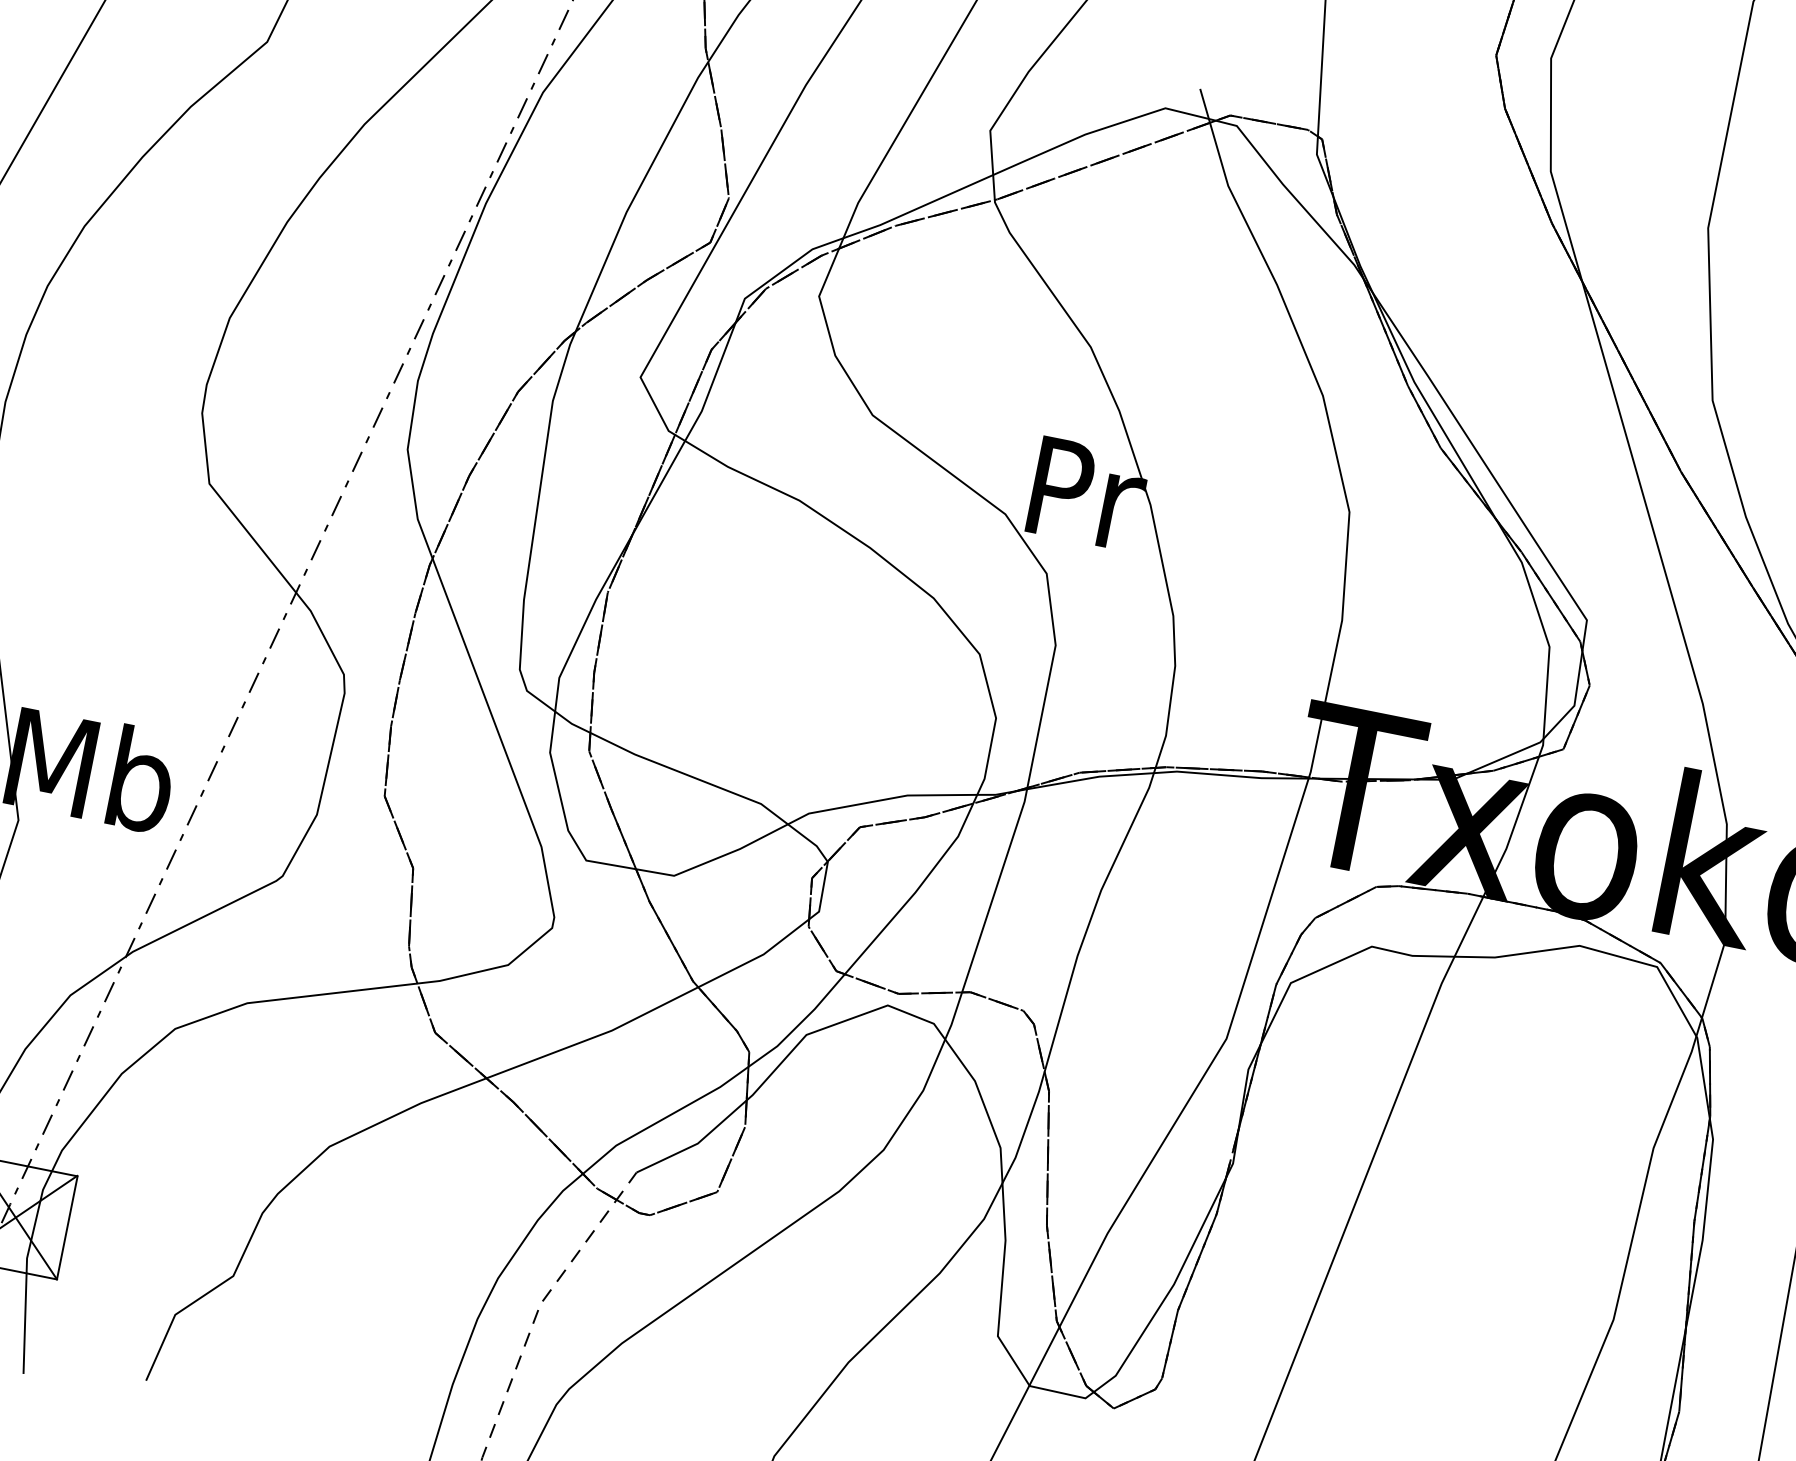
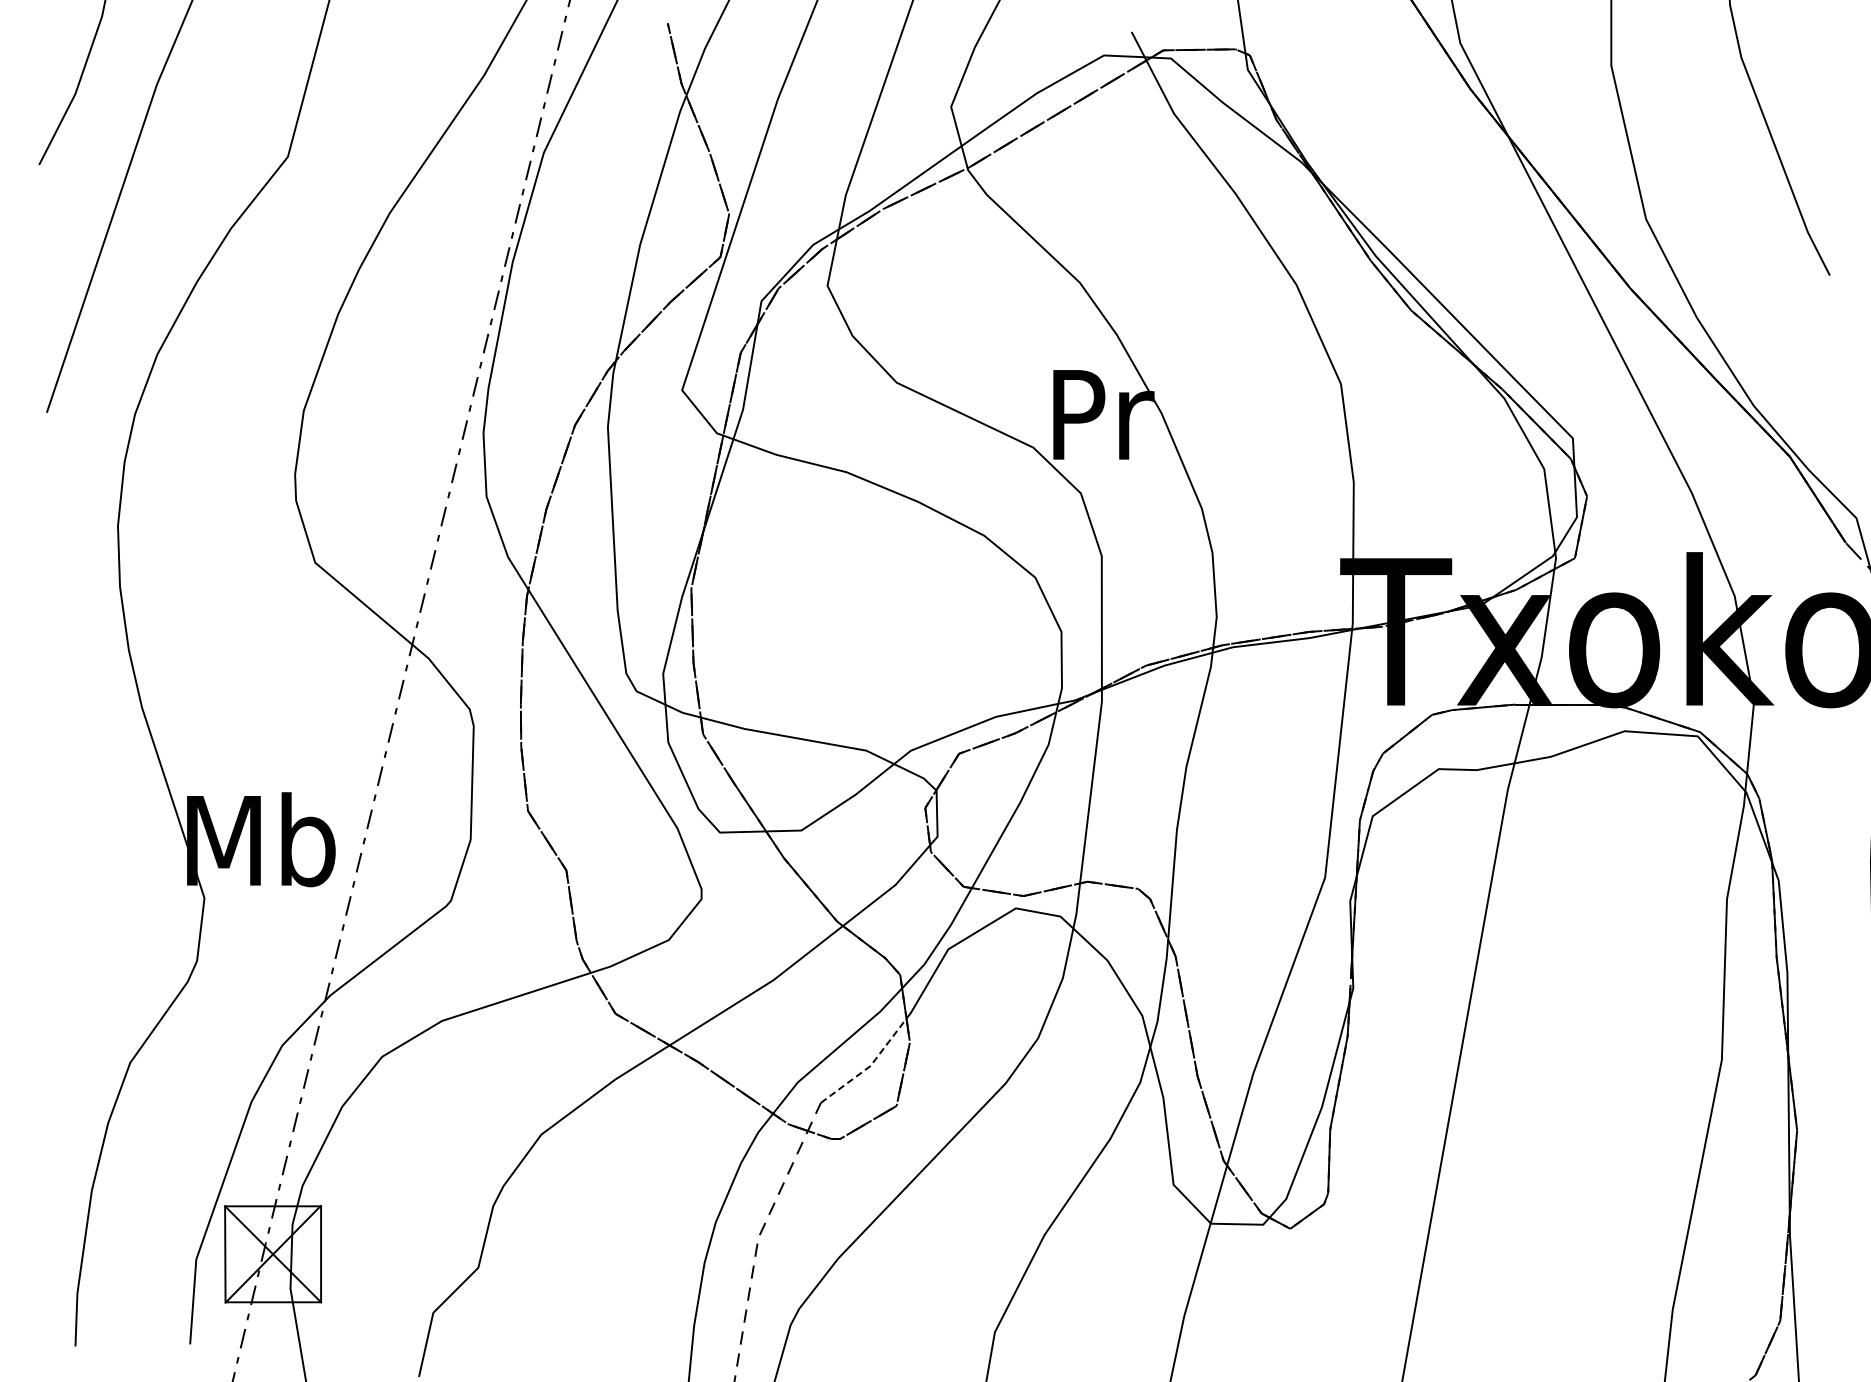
line: (697, 1144) -> (870, 1066), solid -> dashed

